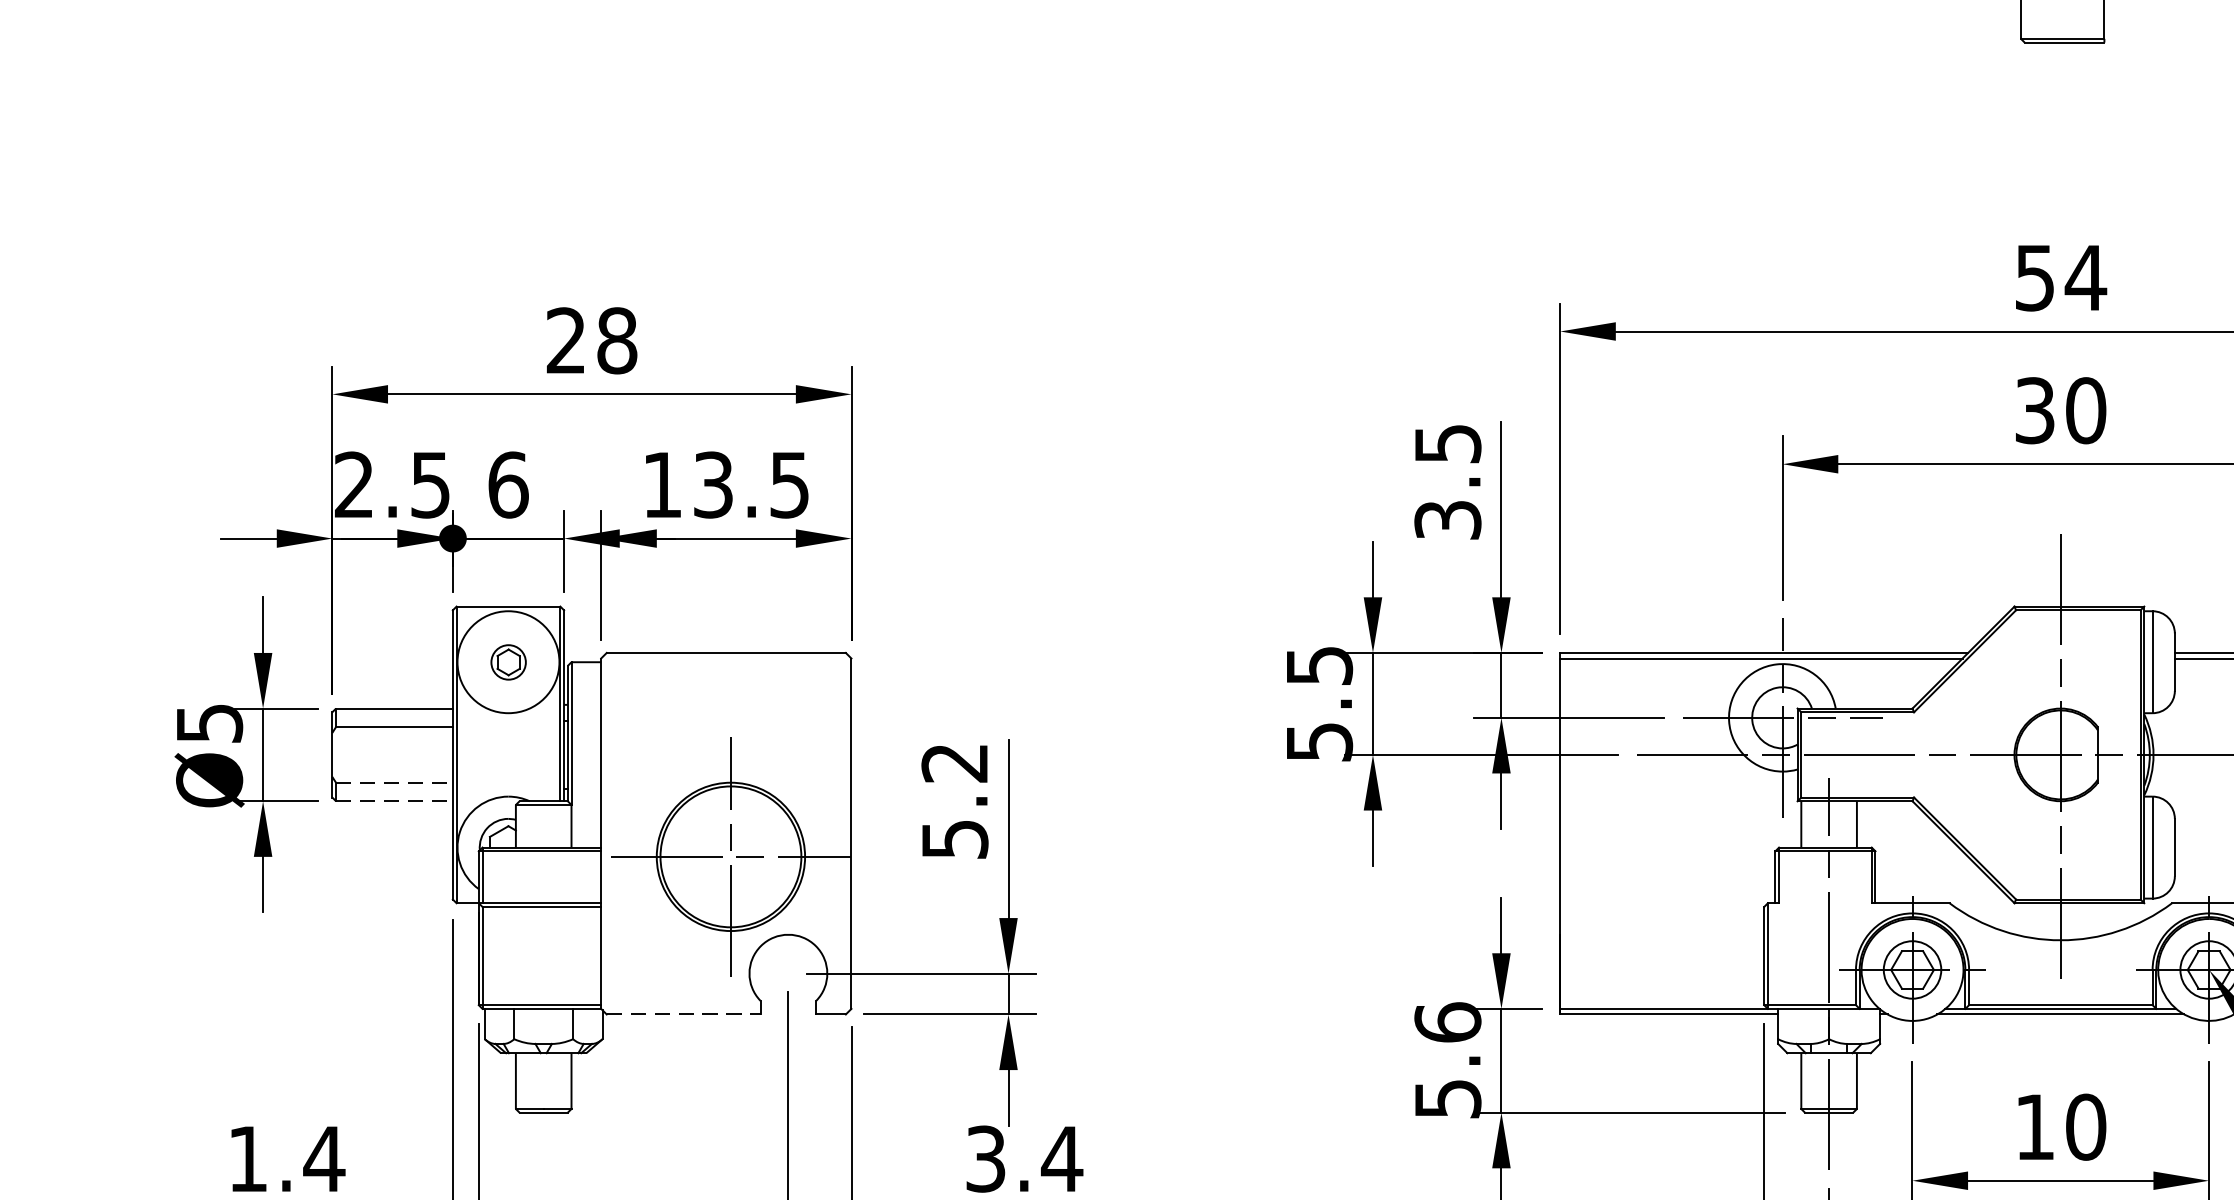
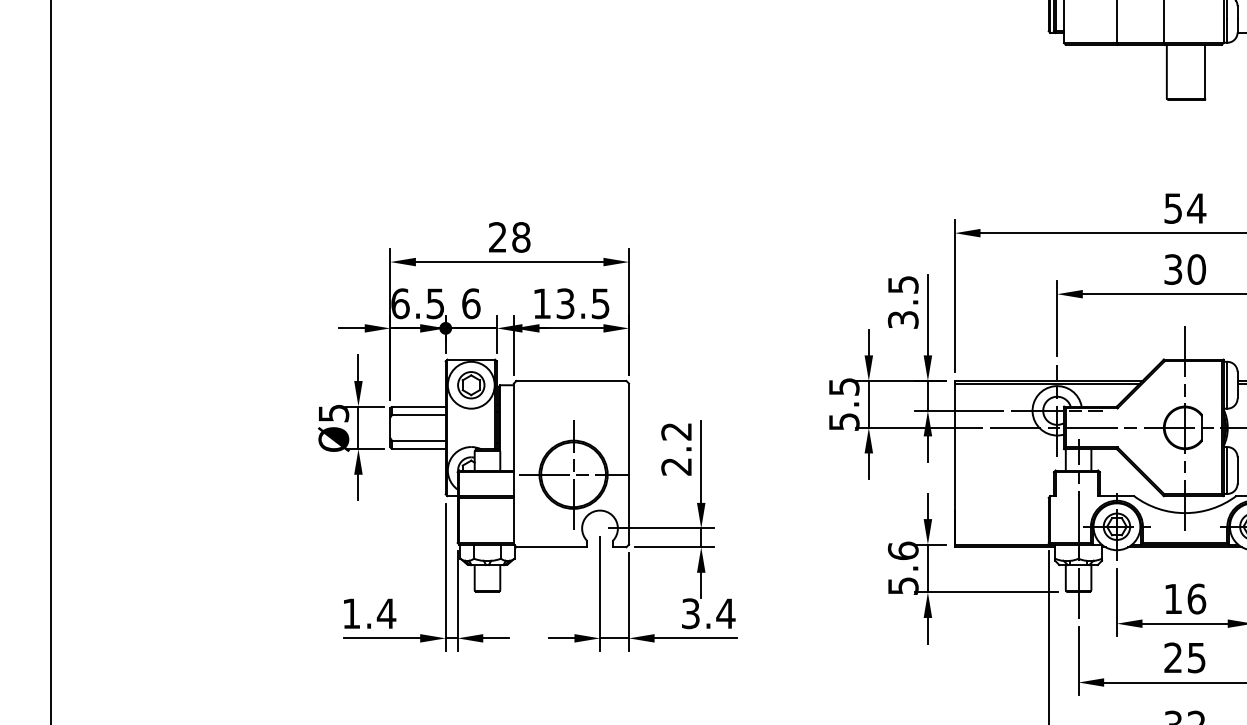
text: (354, 484) -> (400, 303), 2.5 -> 6.5
part: (508, 662) -> (471, 385), size x1.67
line: (393, 782) -> (418, 440), dashed -> solid
line: (393, 801) -> (418, 449), dashed -> solid
text: (954, 838) -> (676, 466), 5.2 -> 2.2
line: (685, 1015) -> (552, 547), dashed -> solid
text: (2085, 1125) -> (1196, 598), 10 -> 16

